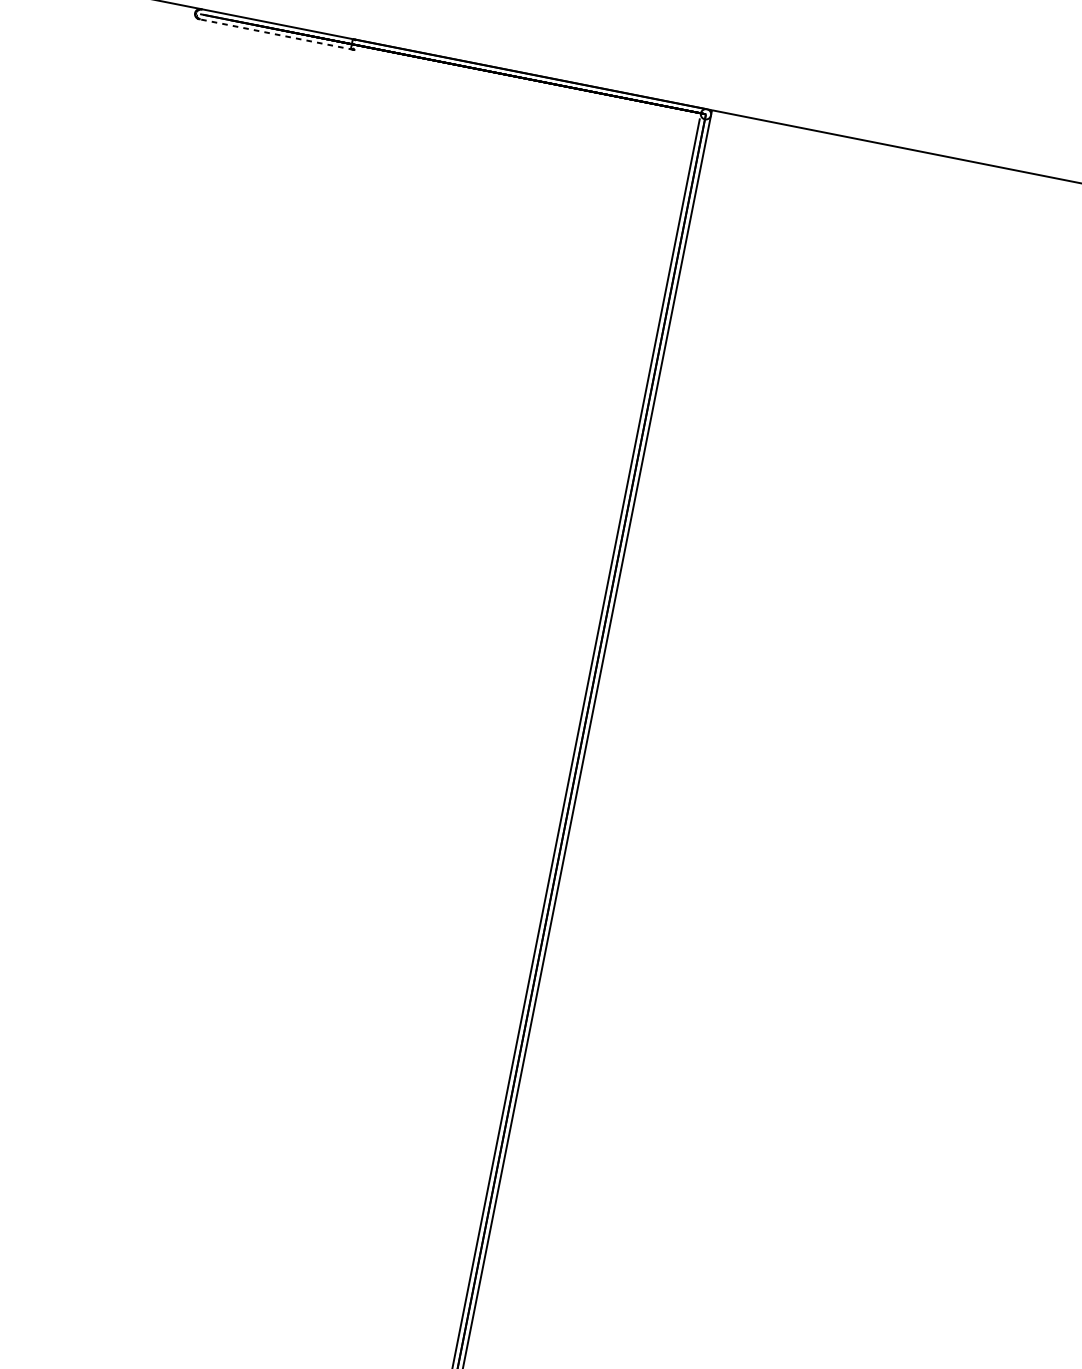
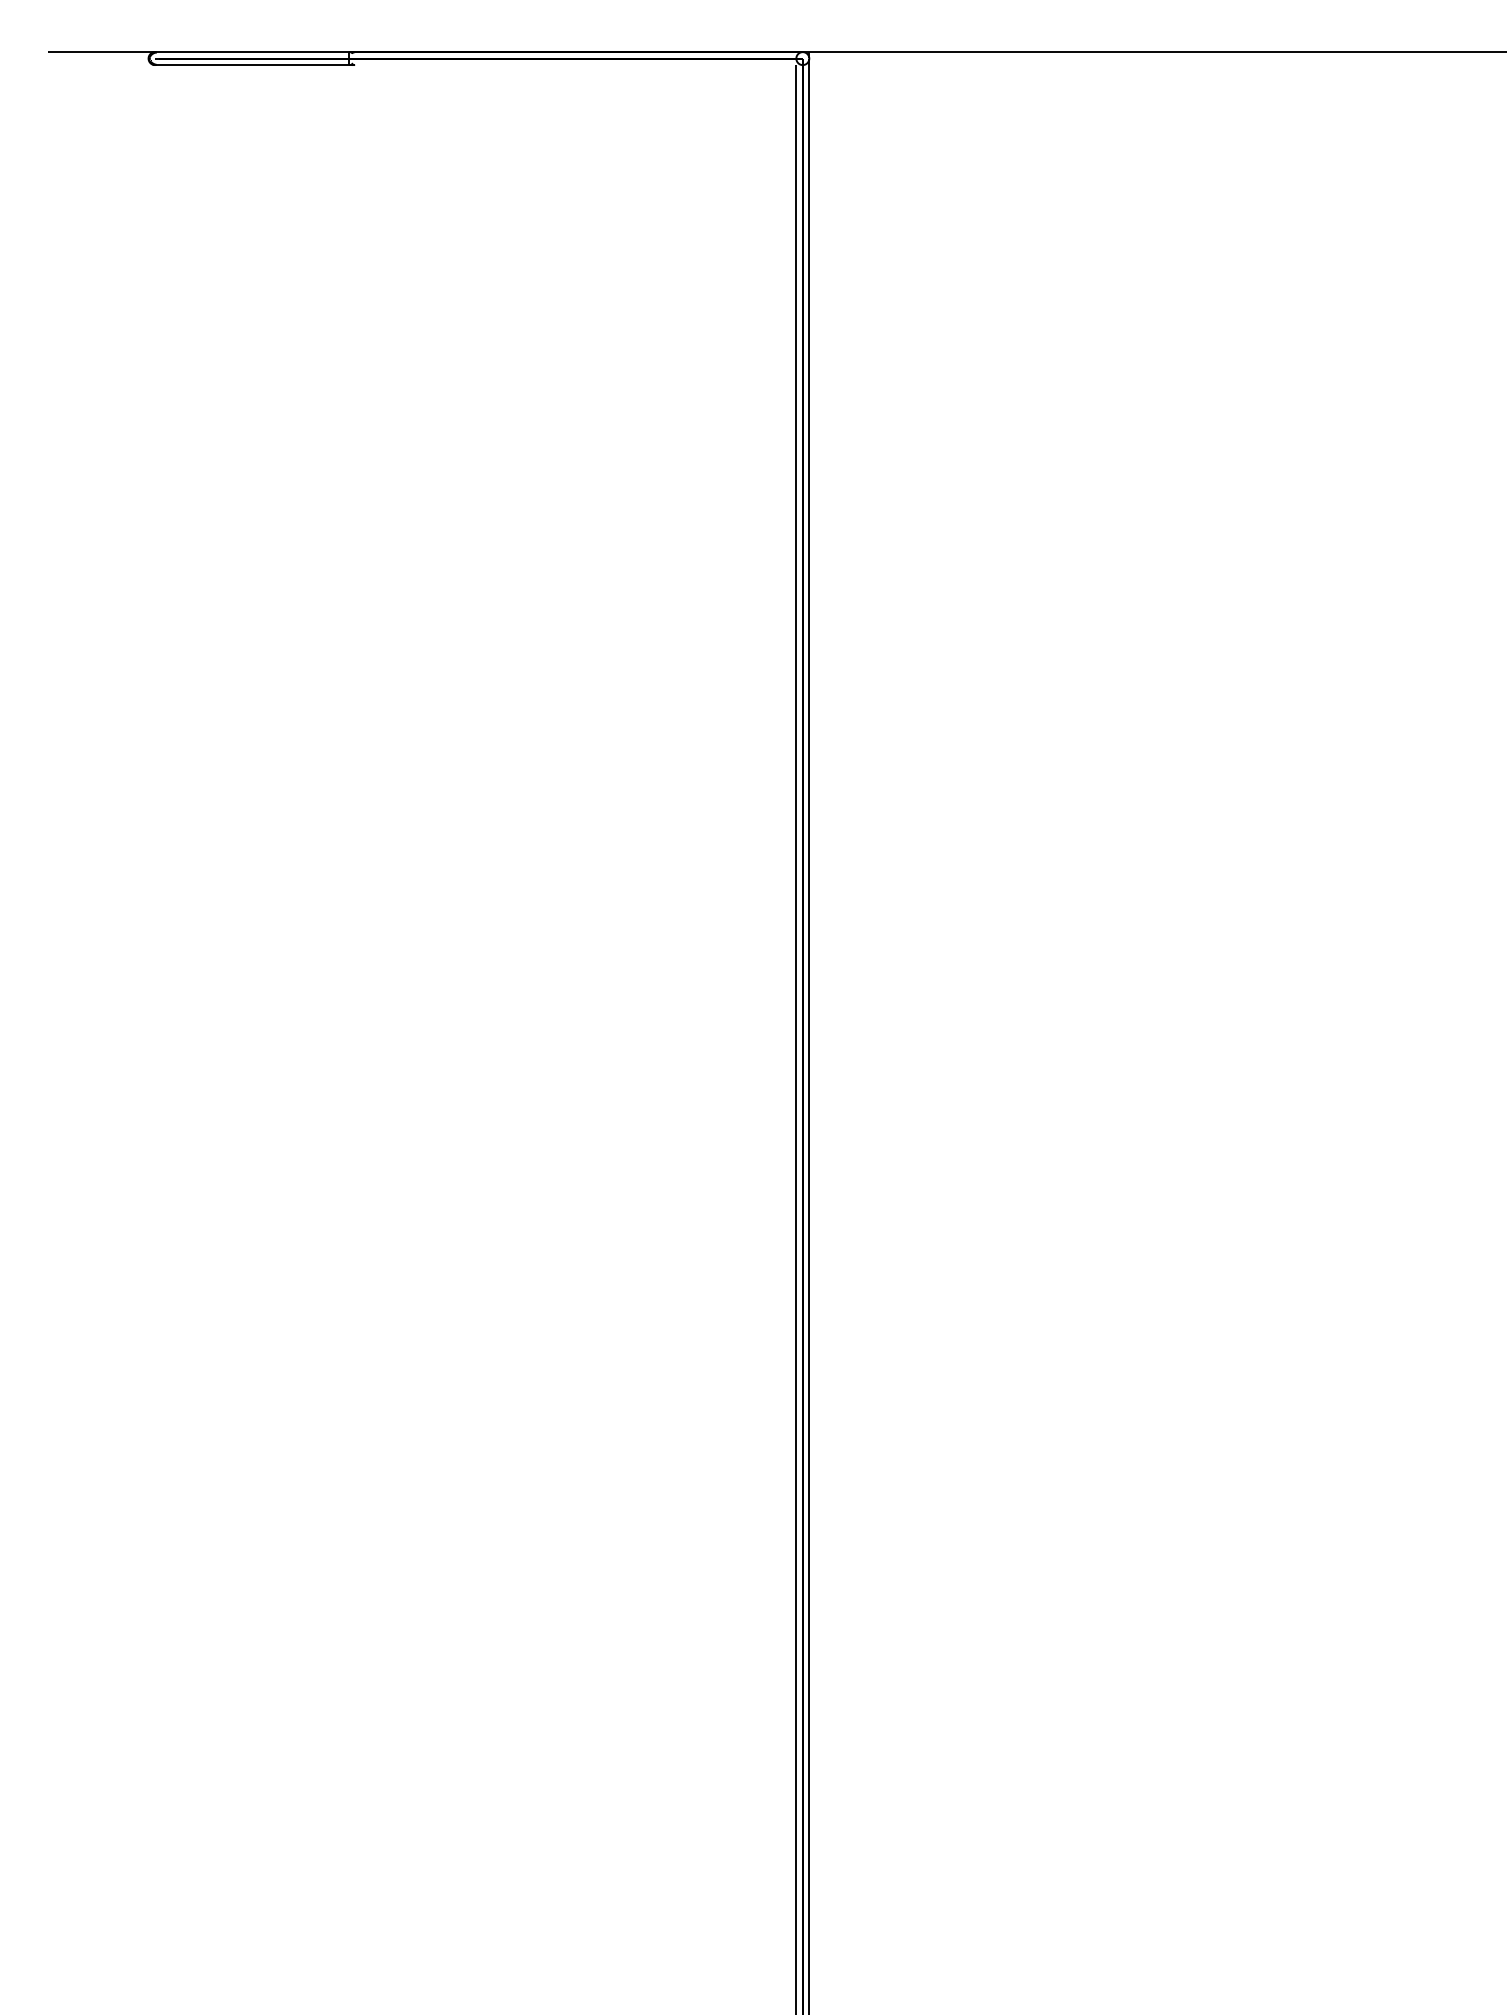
line: (275, 34) -> (253, 65), dashed -> solid

